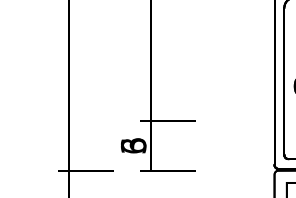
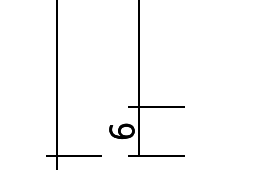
text: (133, 145) -> (121, 131), 3 -> 6

